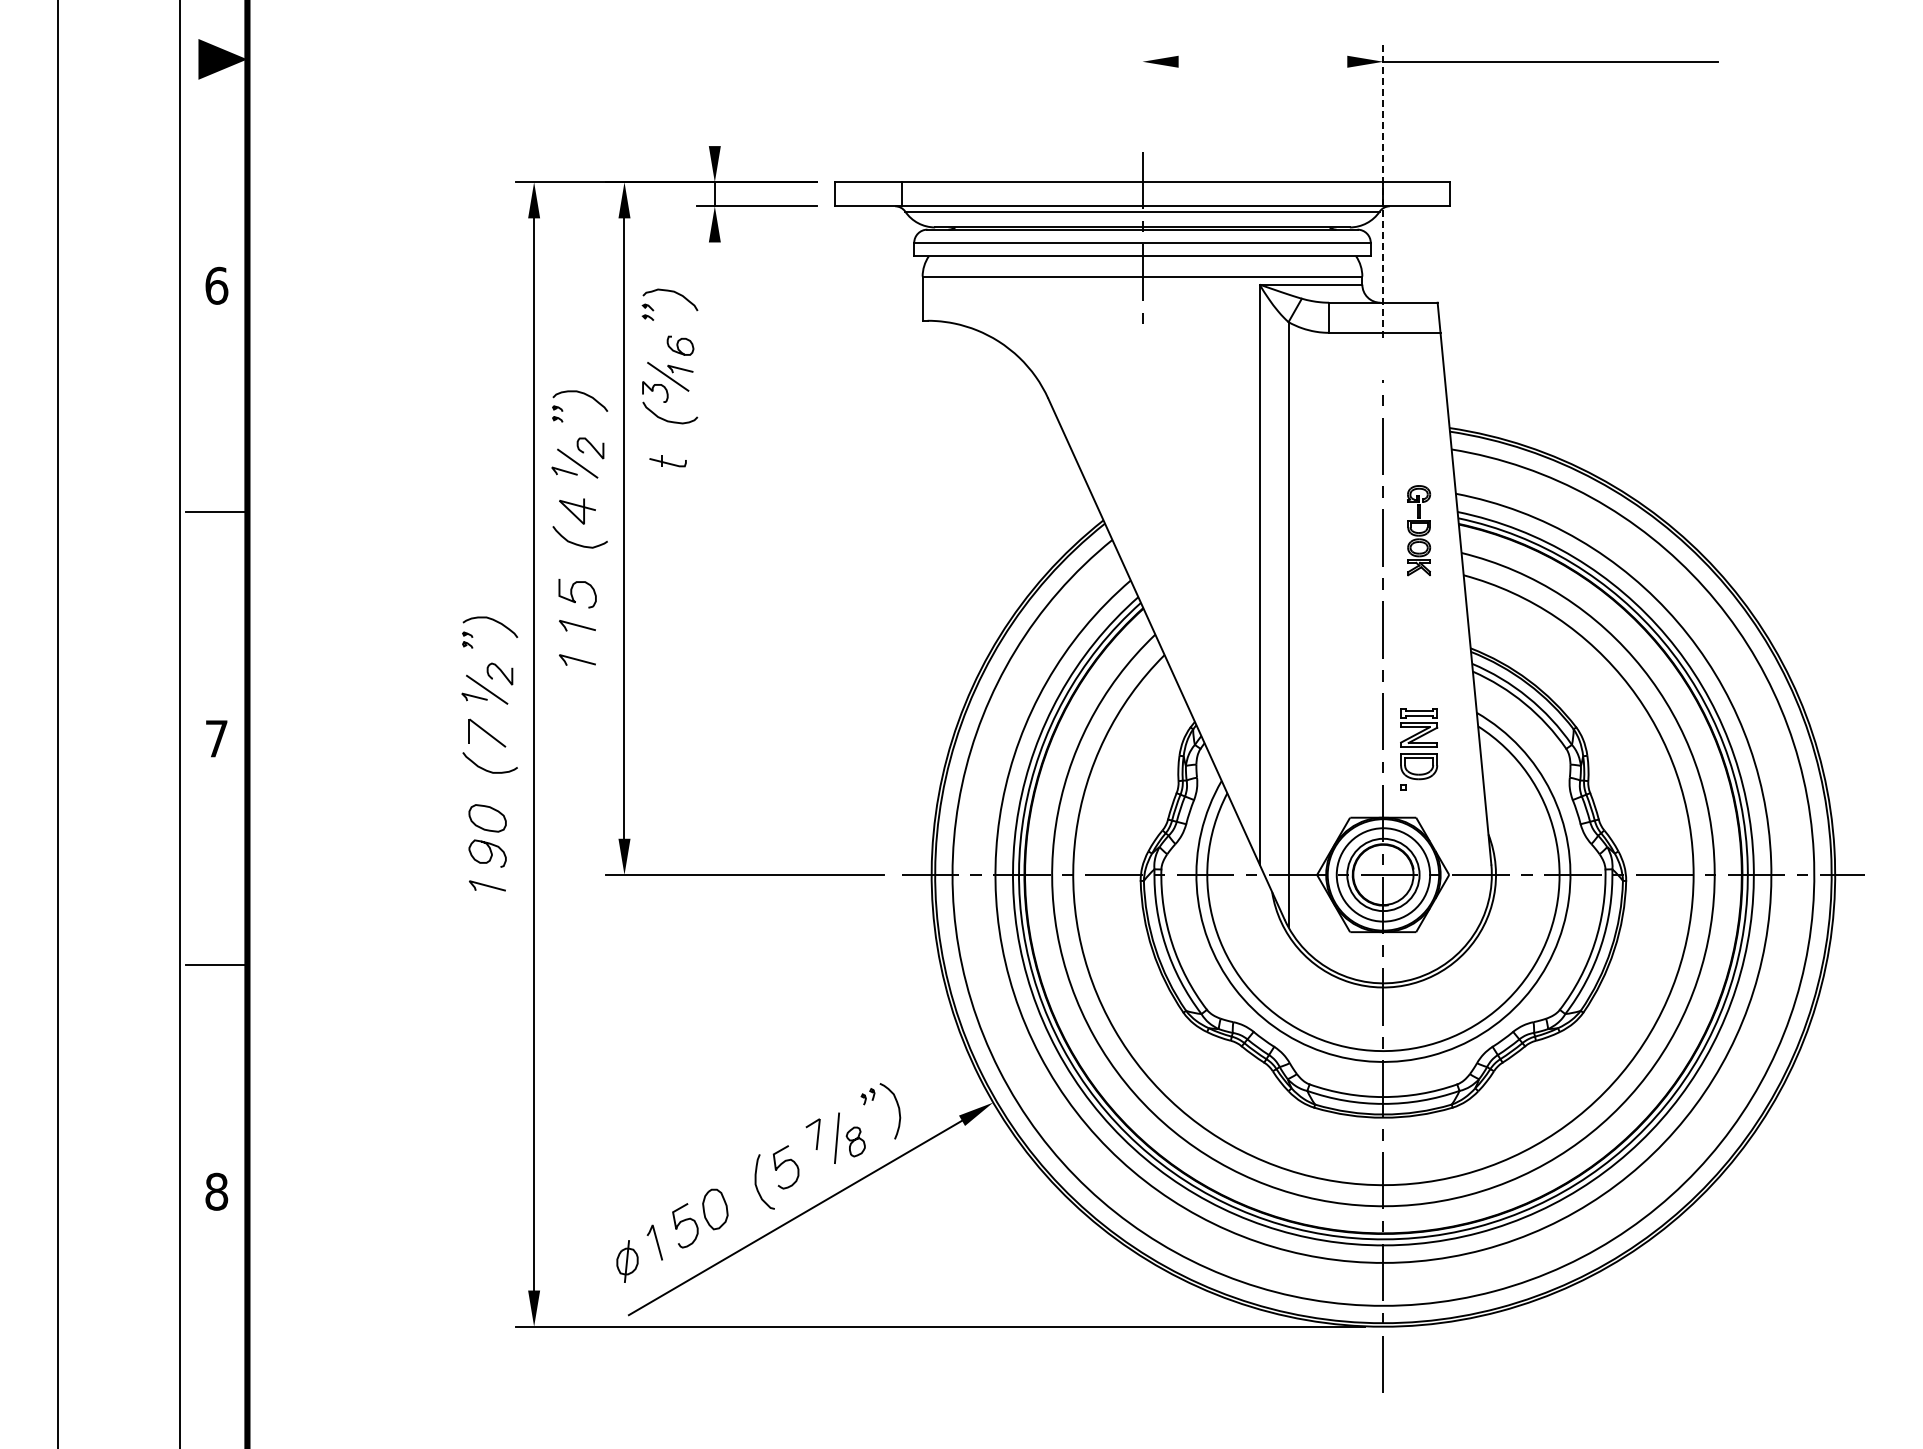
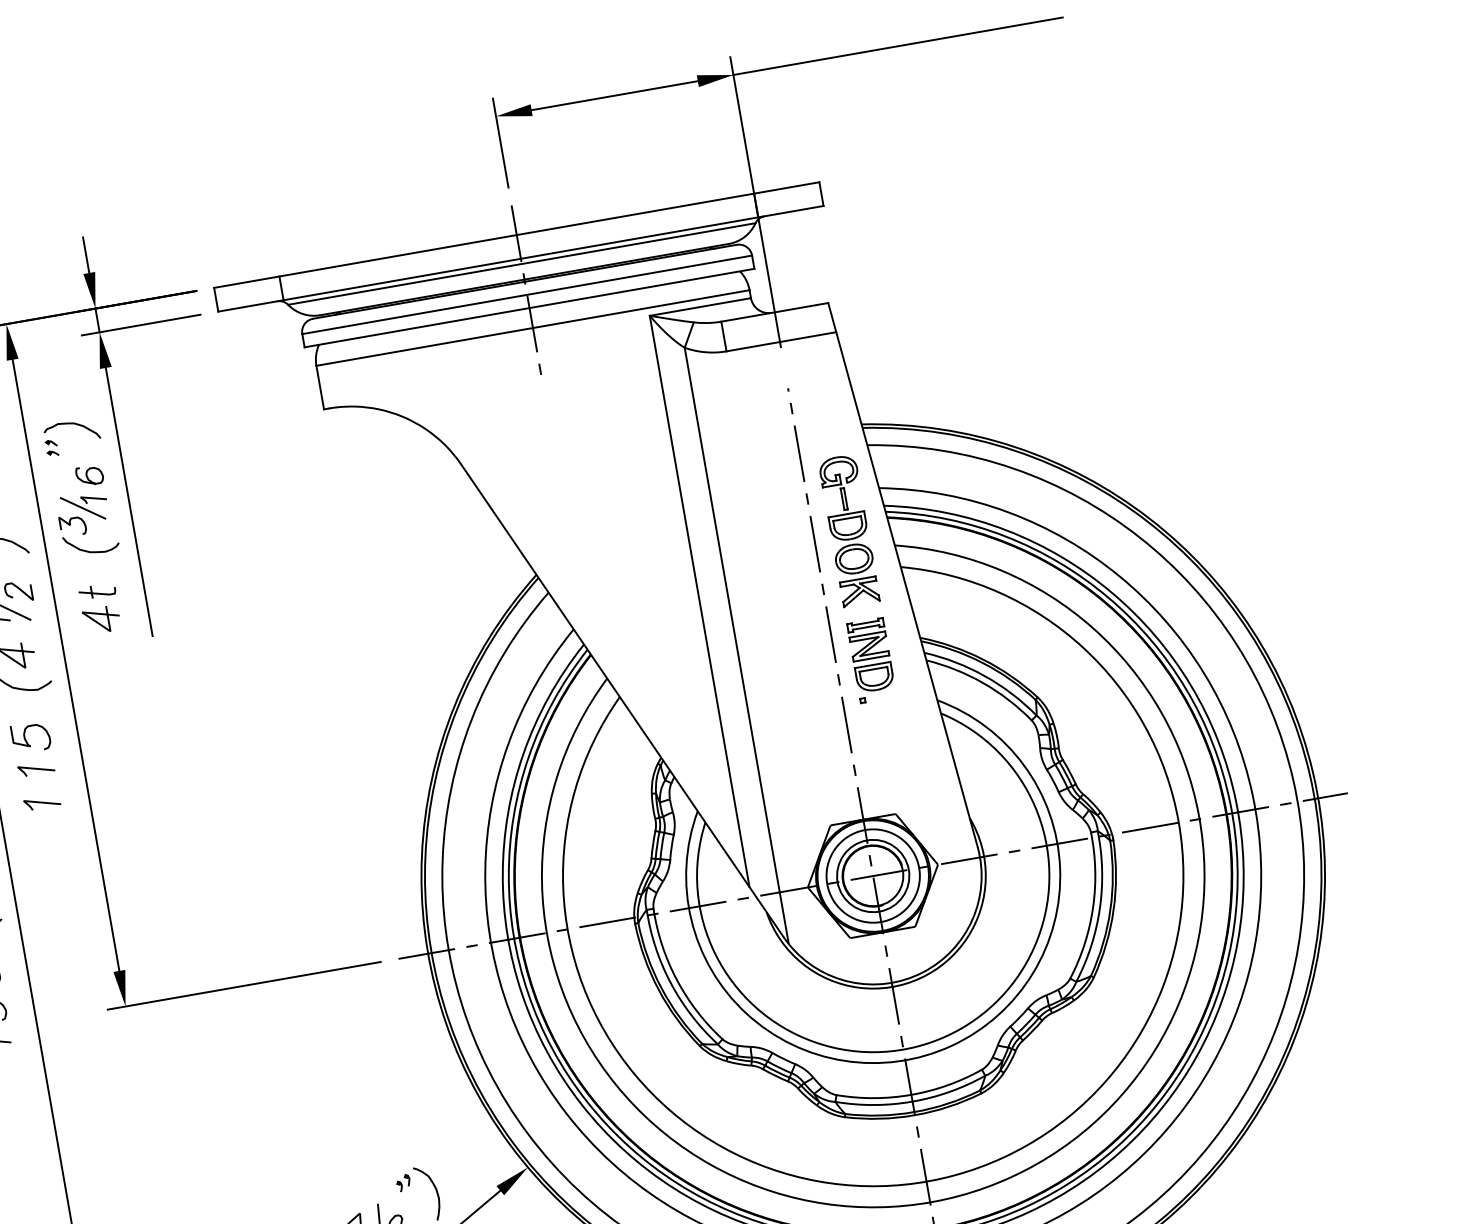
line: (1262, 61) -> (614, 95), added
line: (1142, 88) -> (500, 142), added
line: (714, 127) -> (85, 254), added
line: (1383, 190) -> (755, 201), dashed -> solid
line: (714, 378) -> (128, 502), added
part: (667, 490) -> (101, 620), added
part: (1418, 530) -> (848, 530), size x1.67
part: (1419, 749) -> (872, 660), moved

